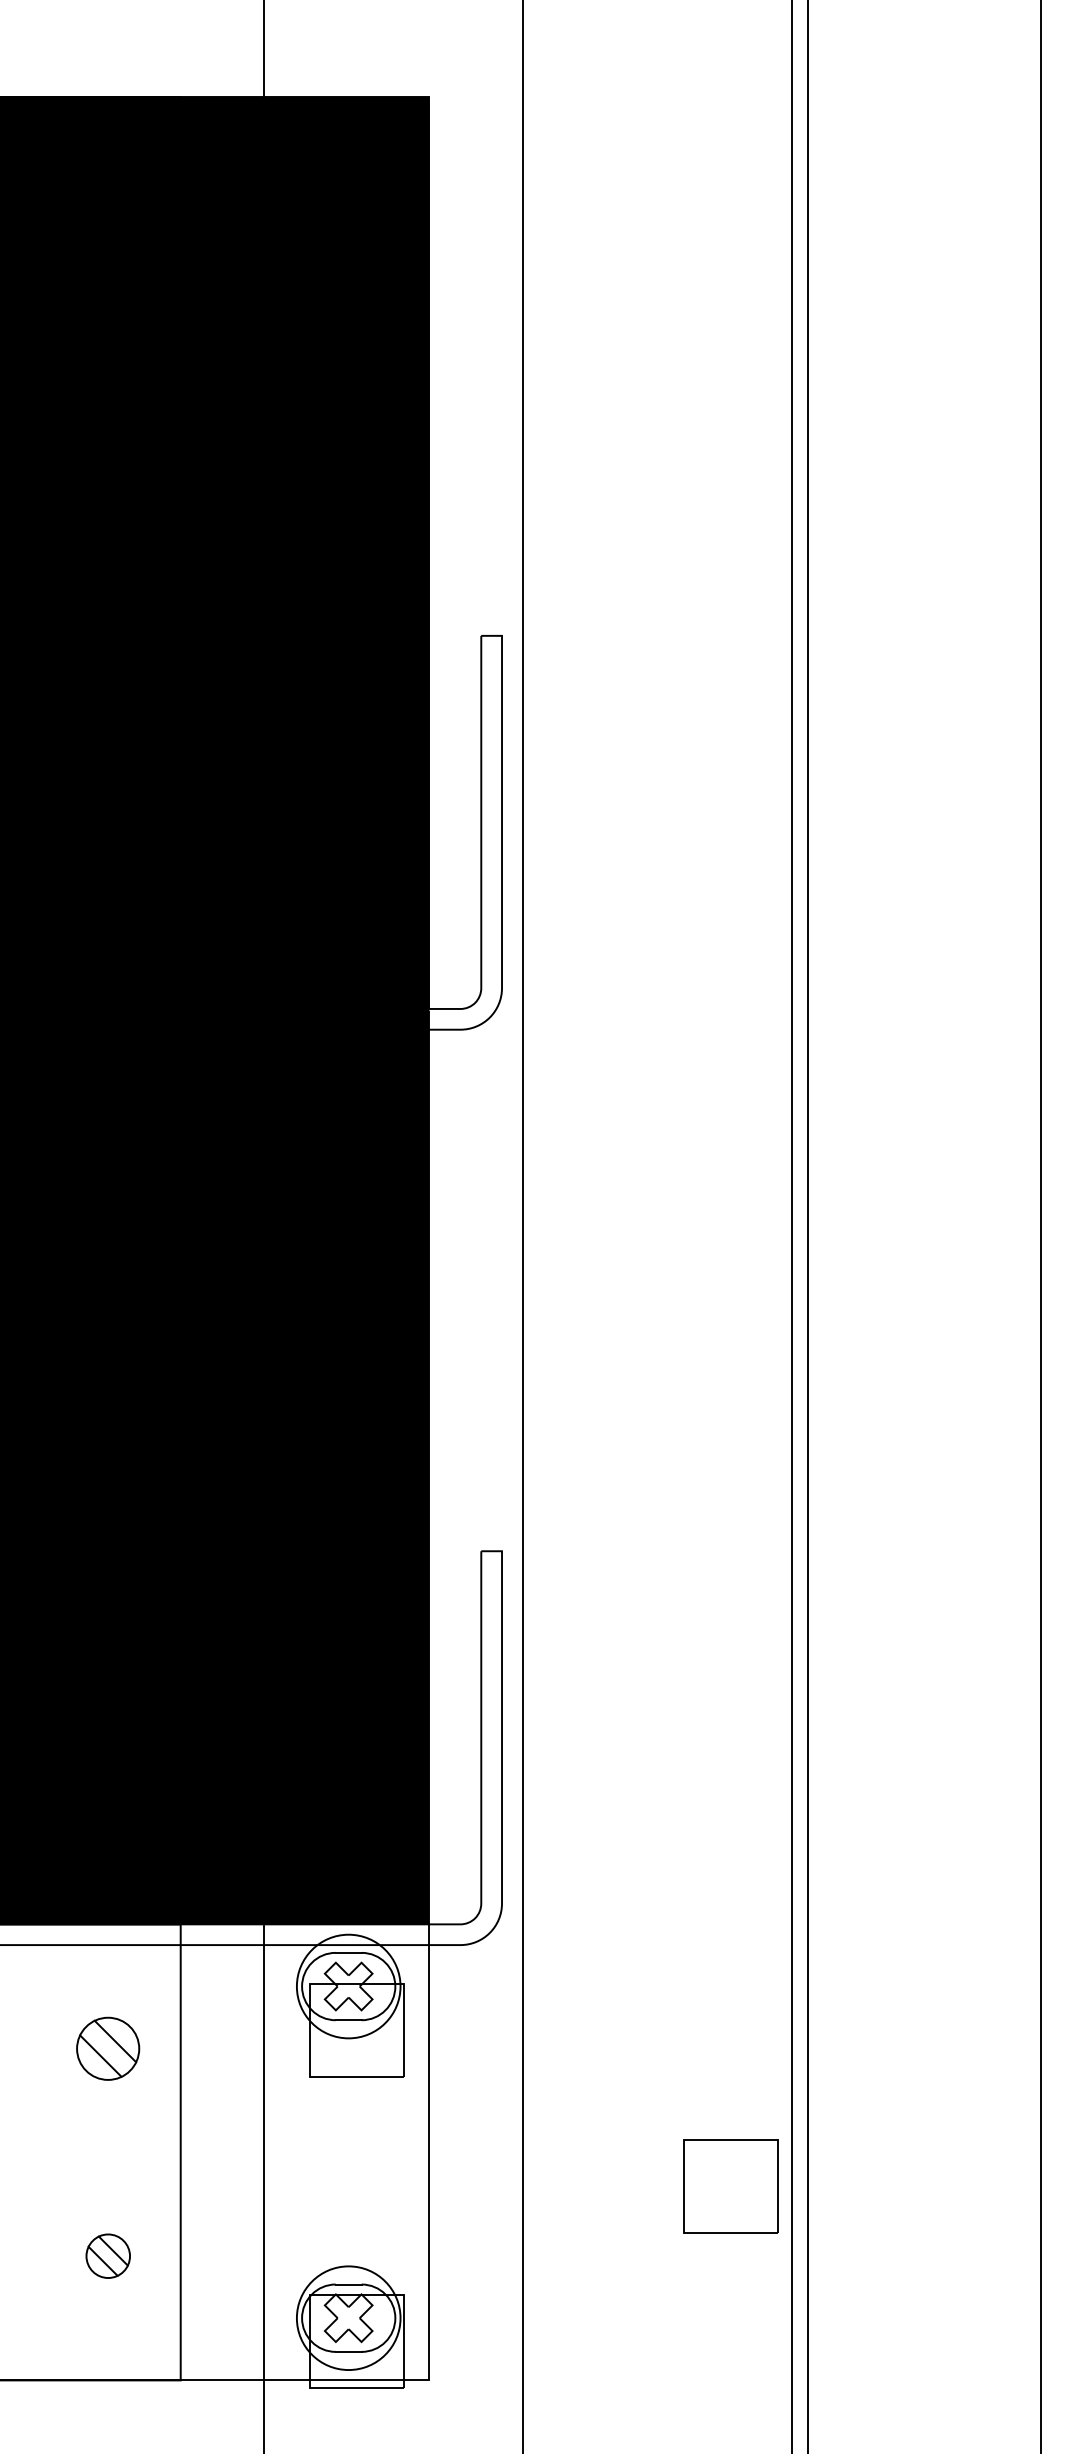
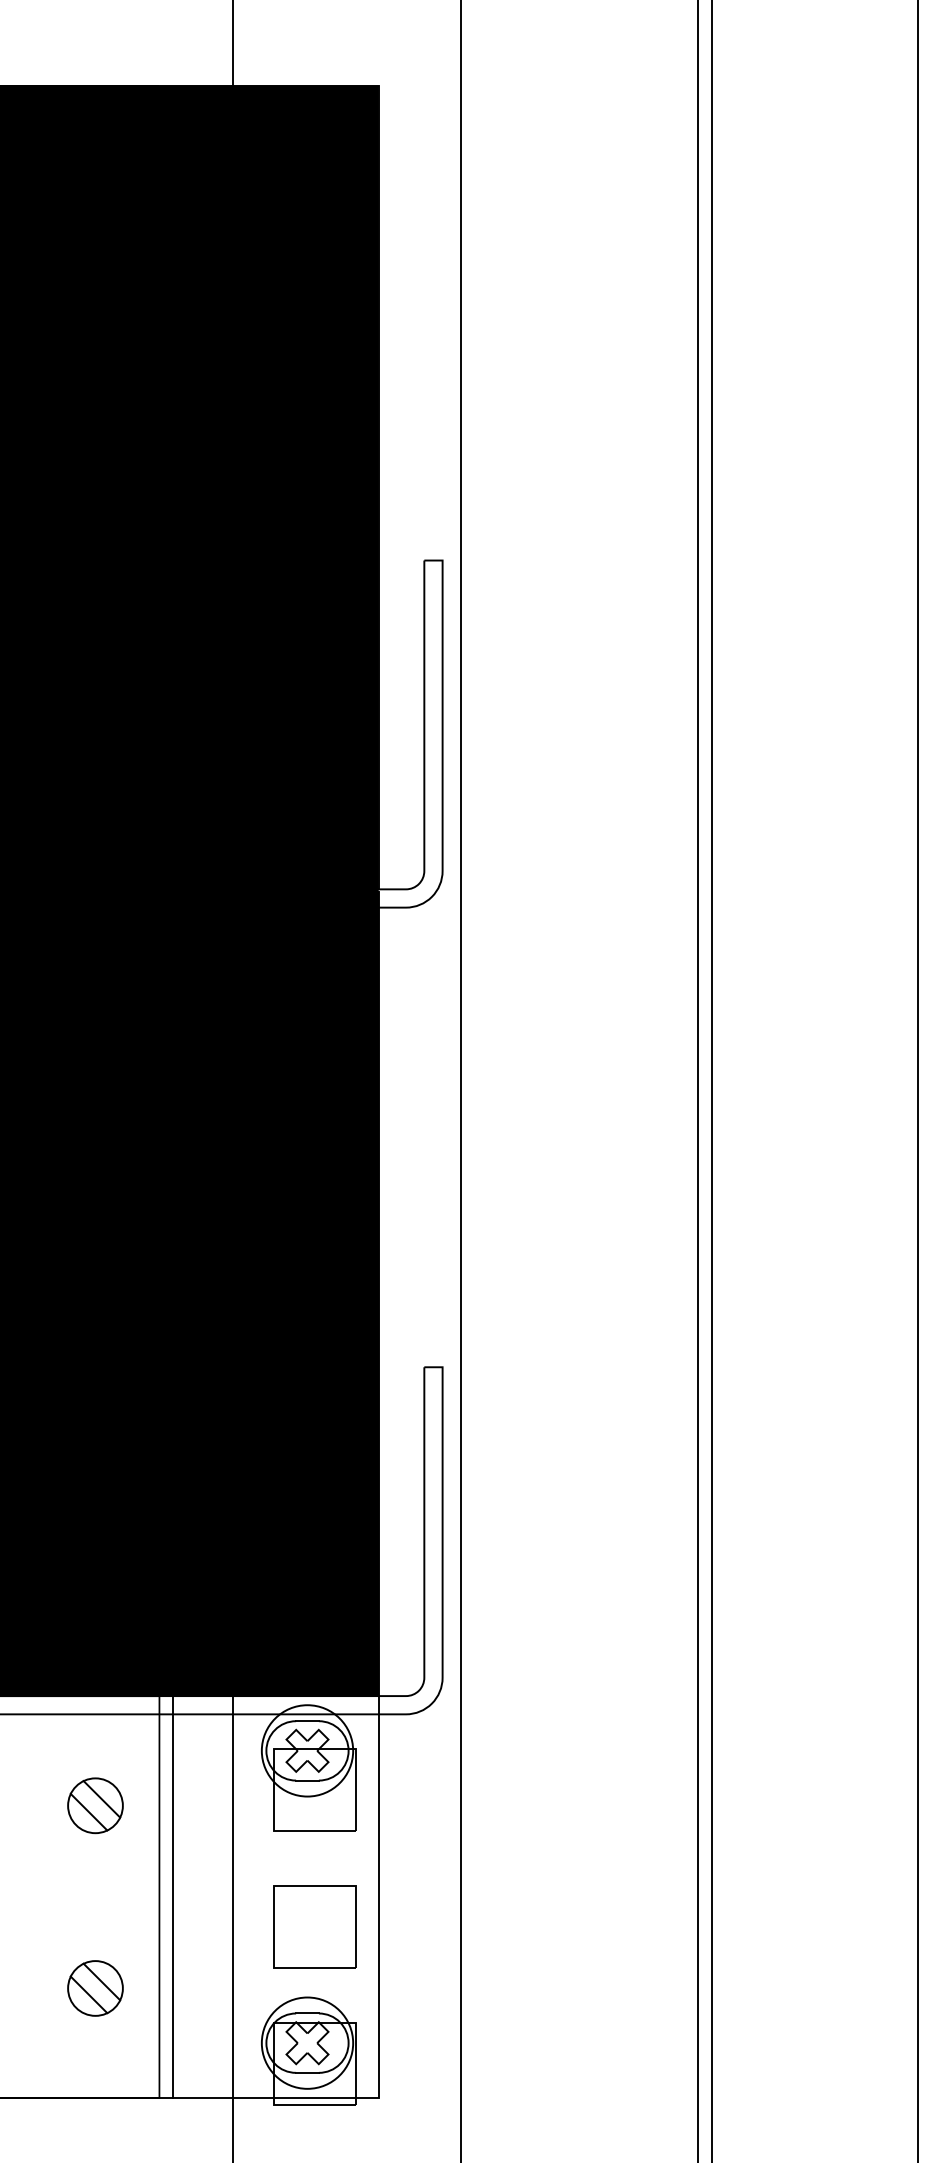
line: (196, 2152) -> (173, 1897), added
part: (730, 2186) -> (314, 1927), moved
part: (108, 2256) -> (95, 1988), size x1.43

